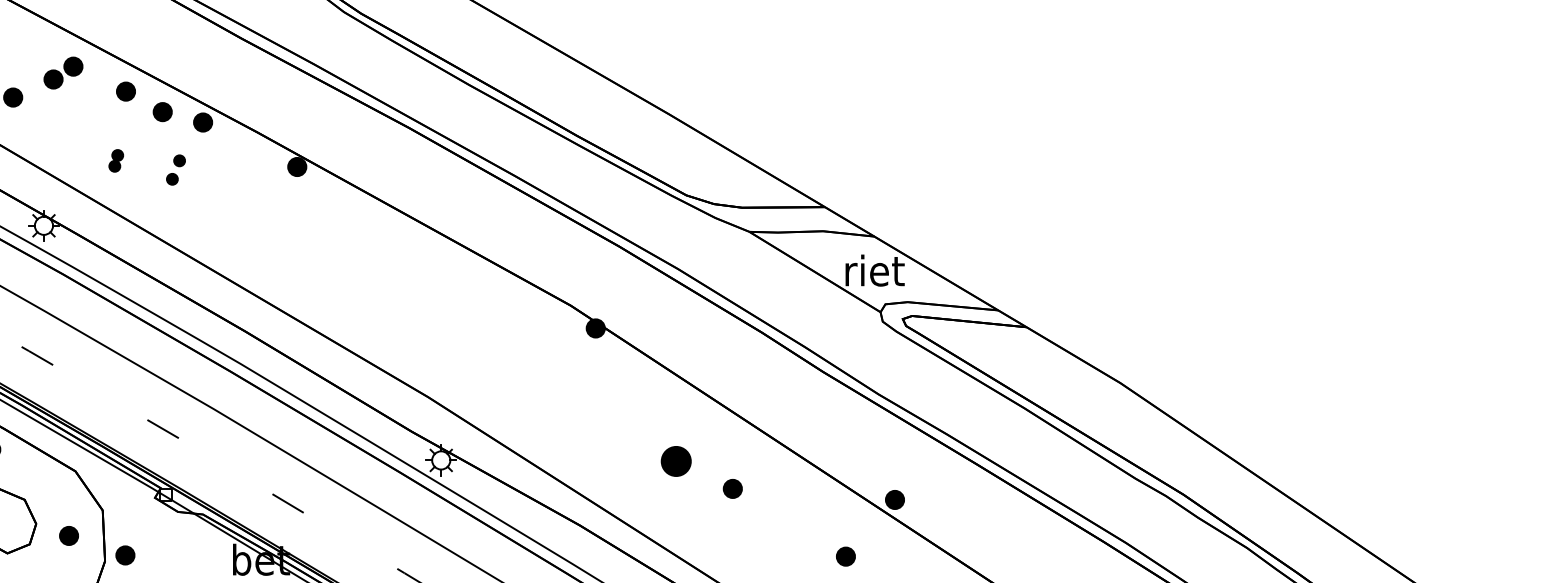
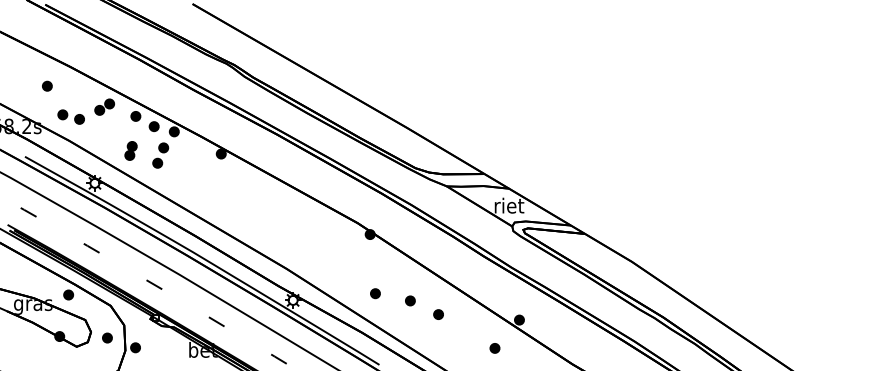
part: (115, 159) -> (130, 150), size x1.67
part: (175, 169) -> (160, 155), size x1.67
part: (606, 446) -> (375, 293), added
part: (676, 460) -> (410, 300), size x0.62

